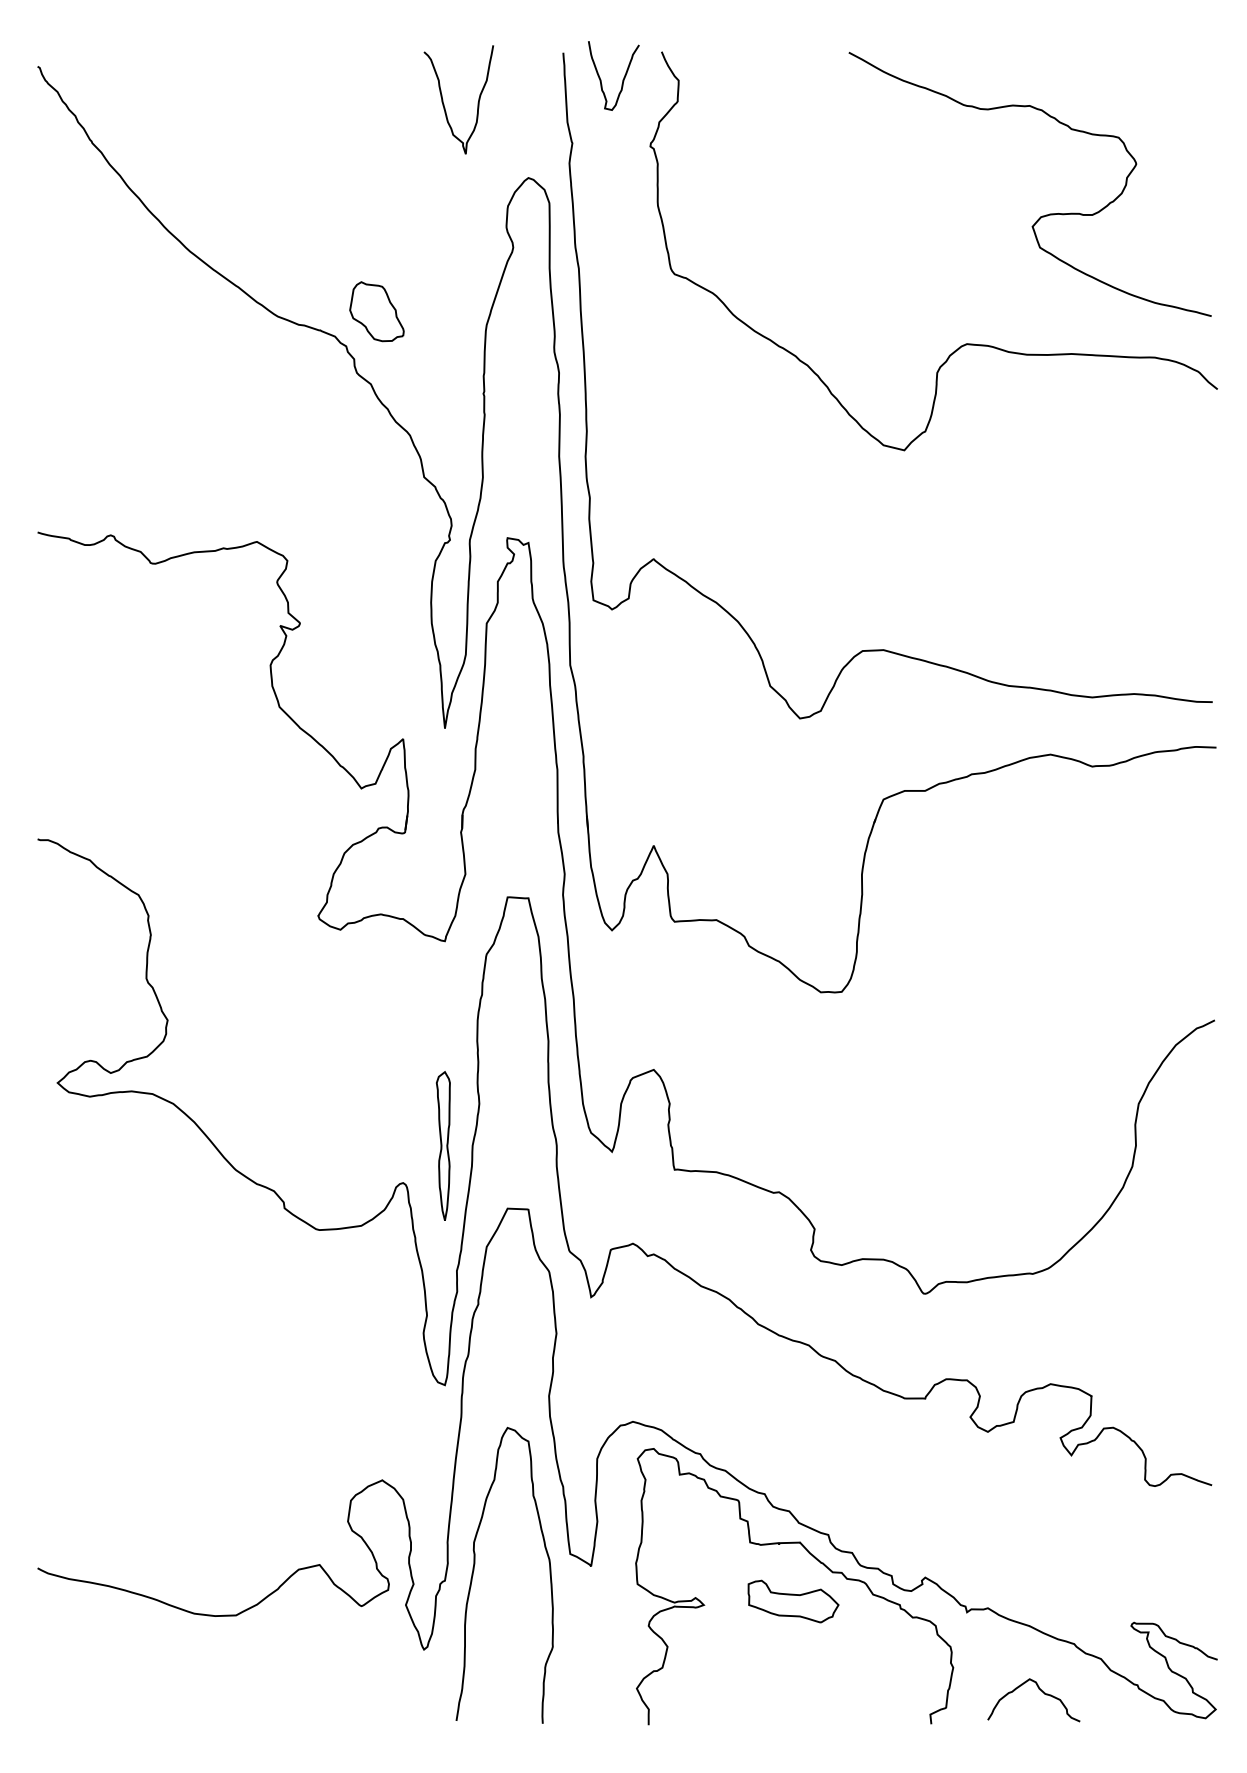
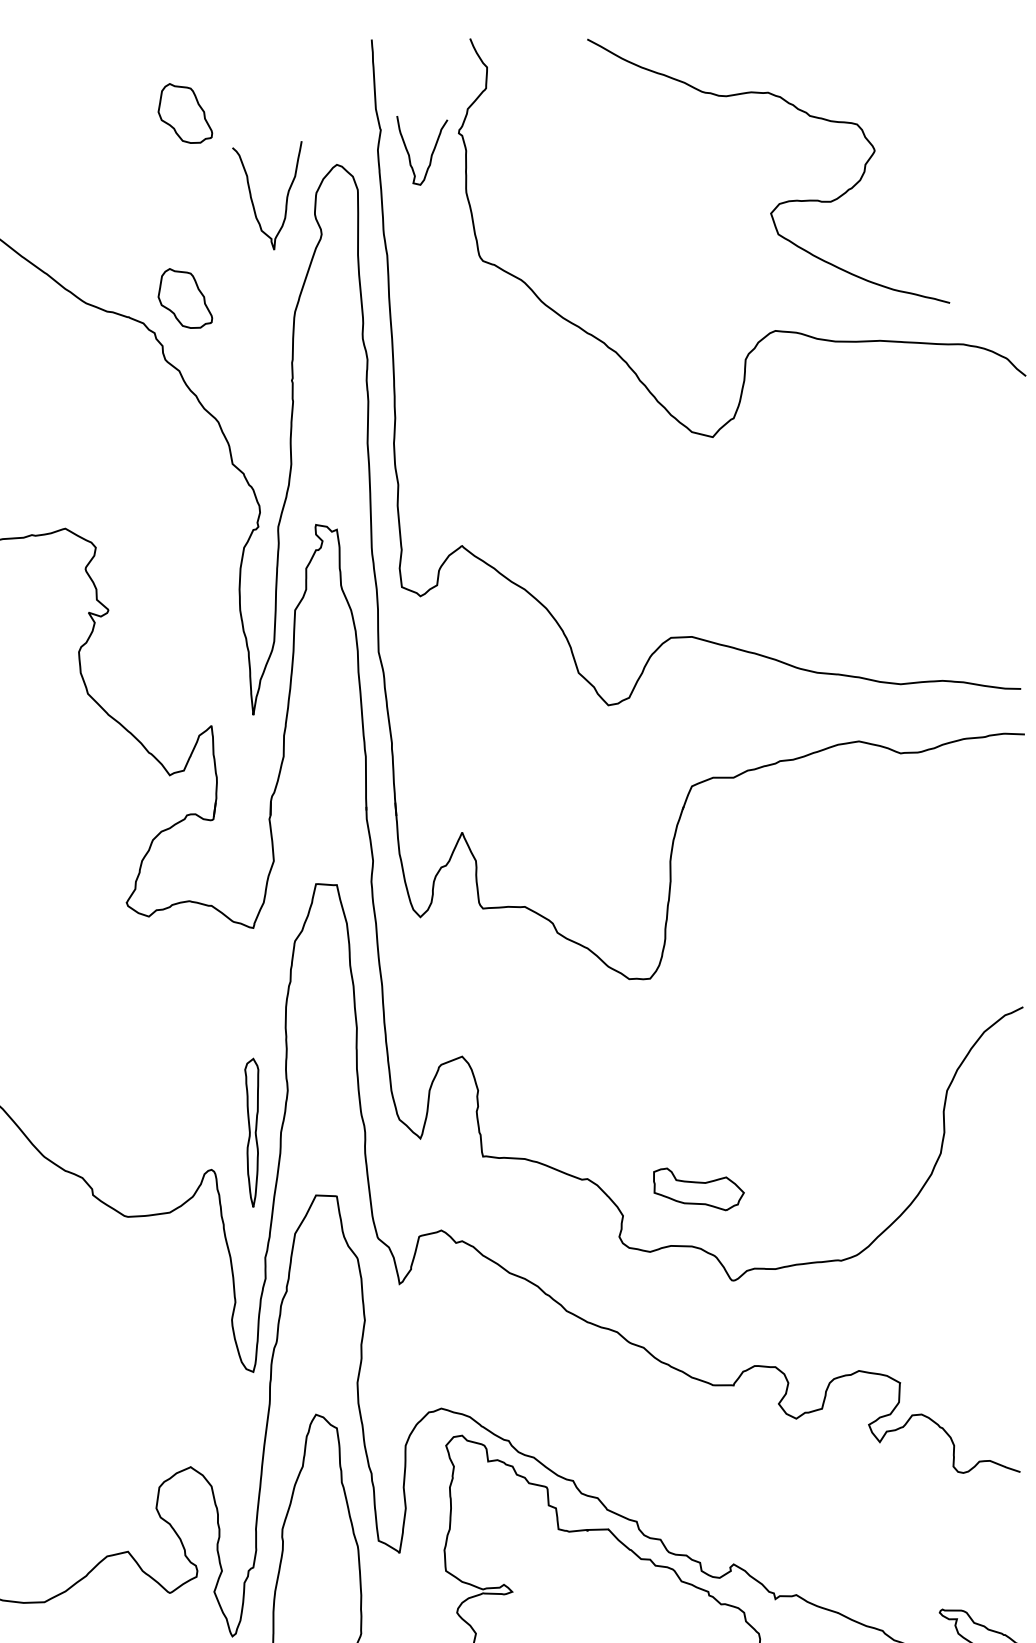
curve: (622, 79) -> (430, 154), moved
curve: (444, 104) -> (252, 200), moved
part: (376, 126) -> (184, 113), added
curve: (1042, 215) -> (780, 202), moved
part: (793, 1601) -> (698, 1189), moved

